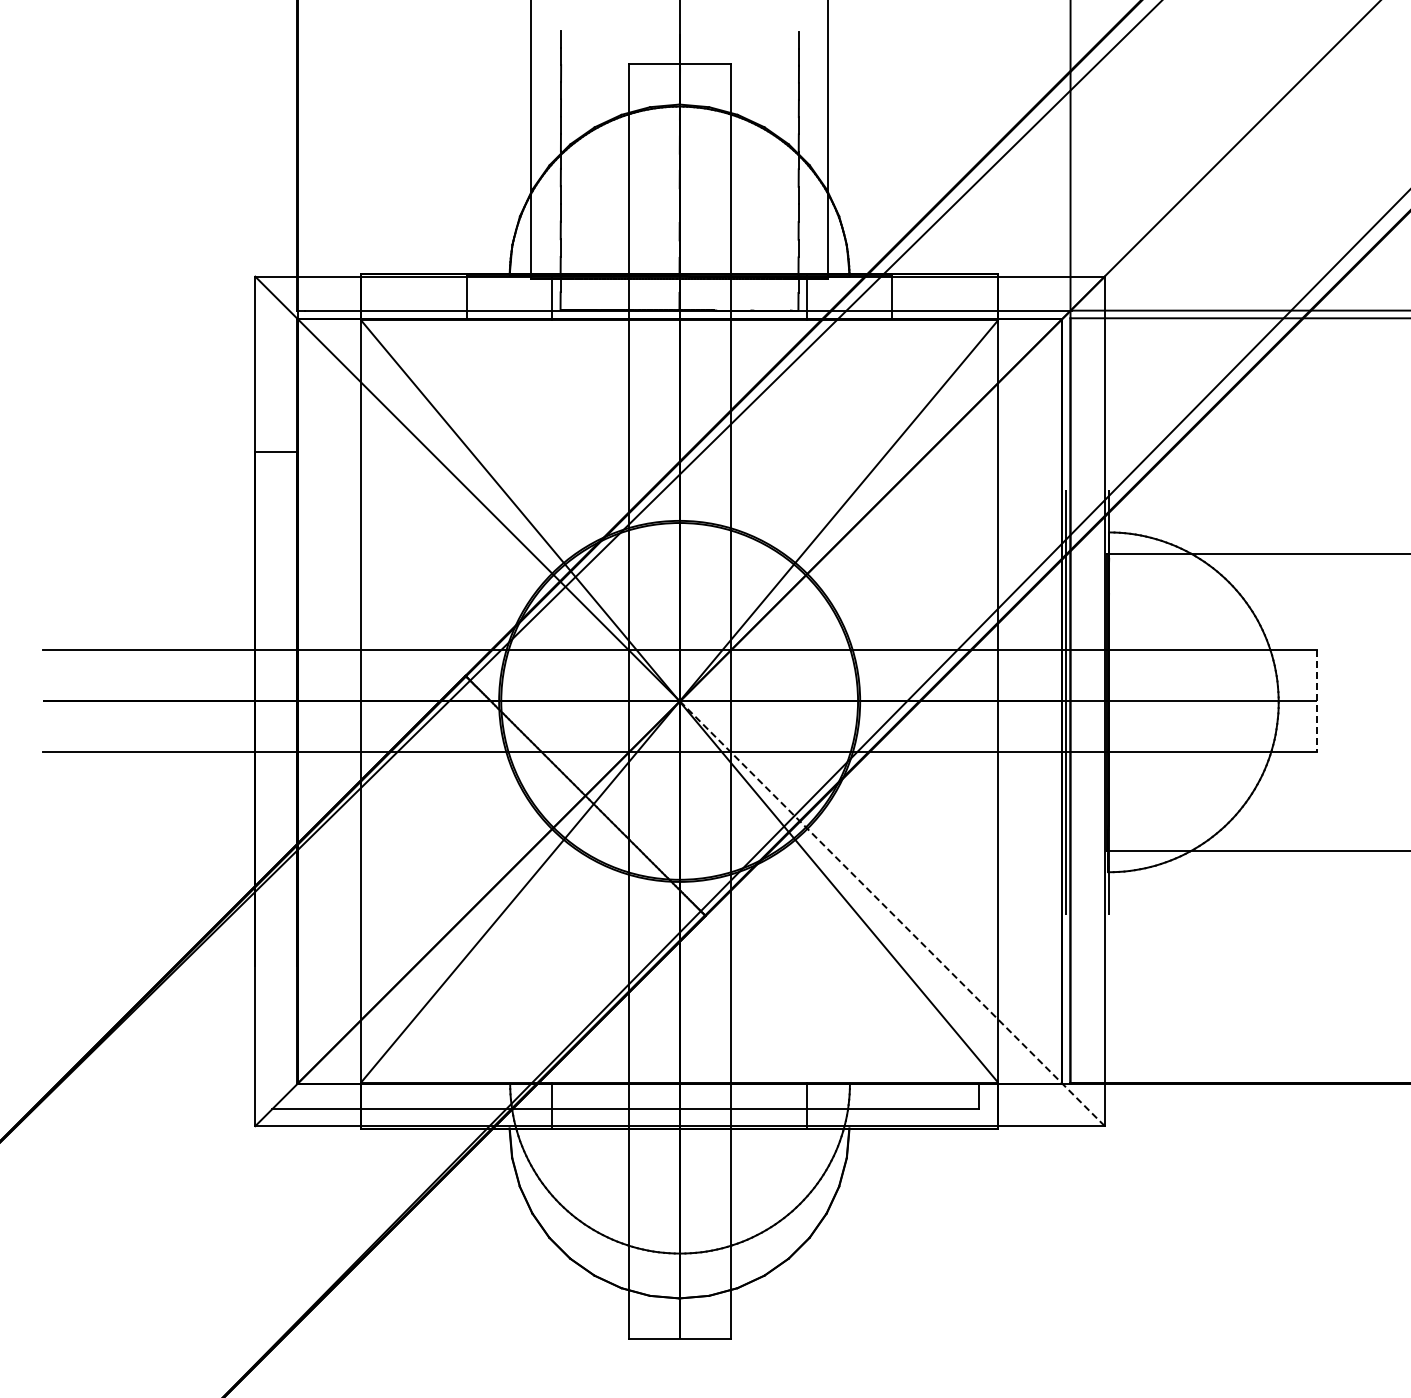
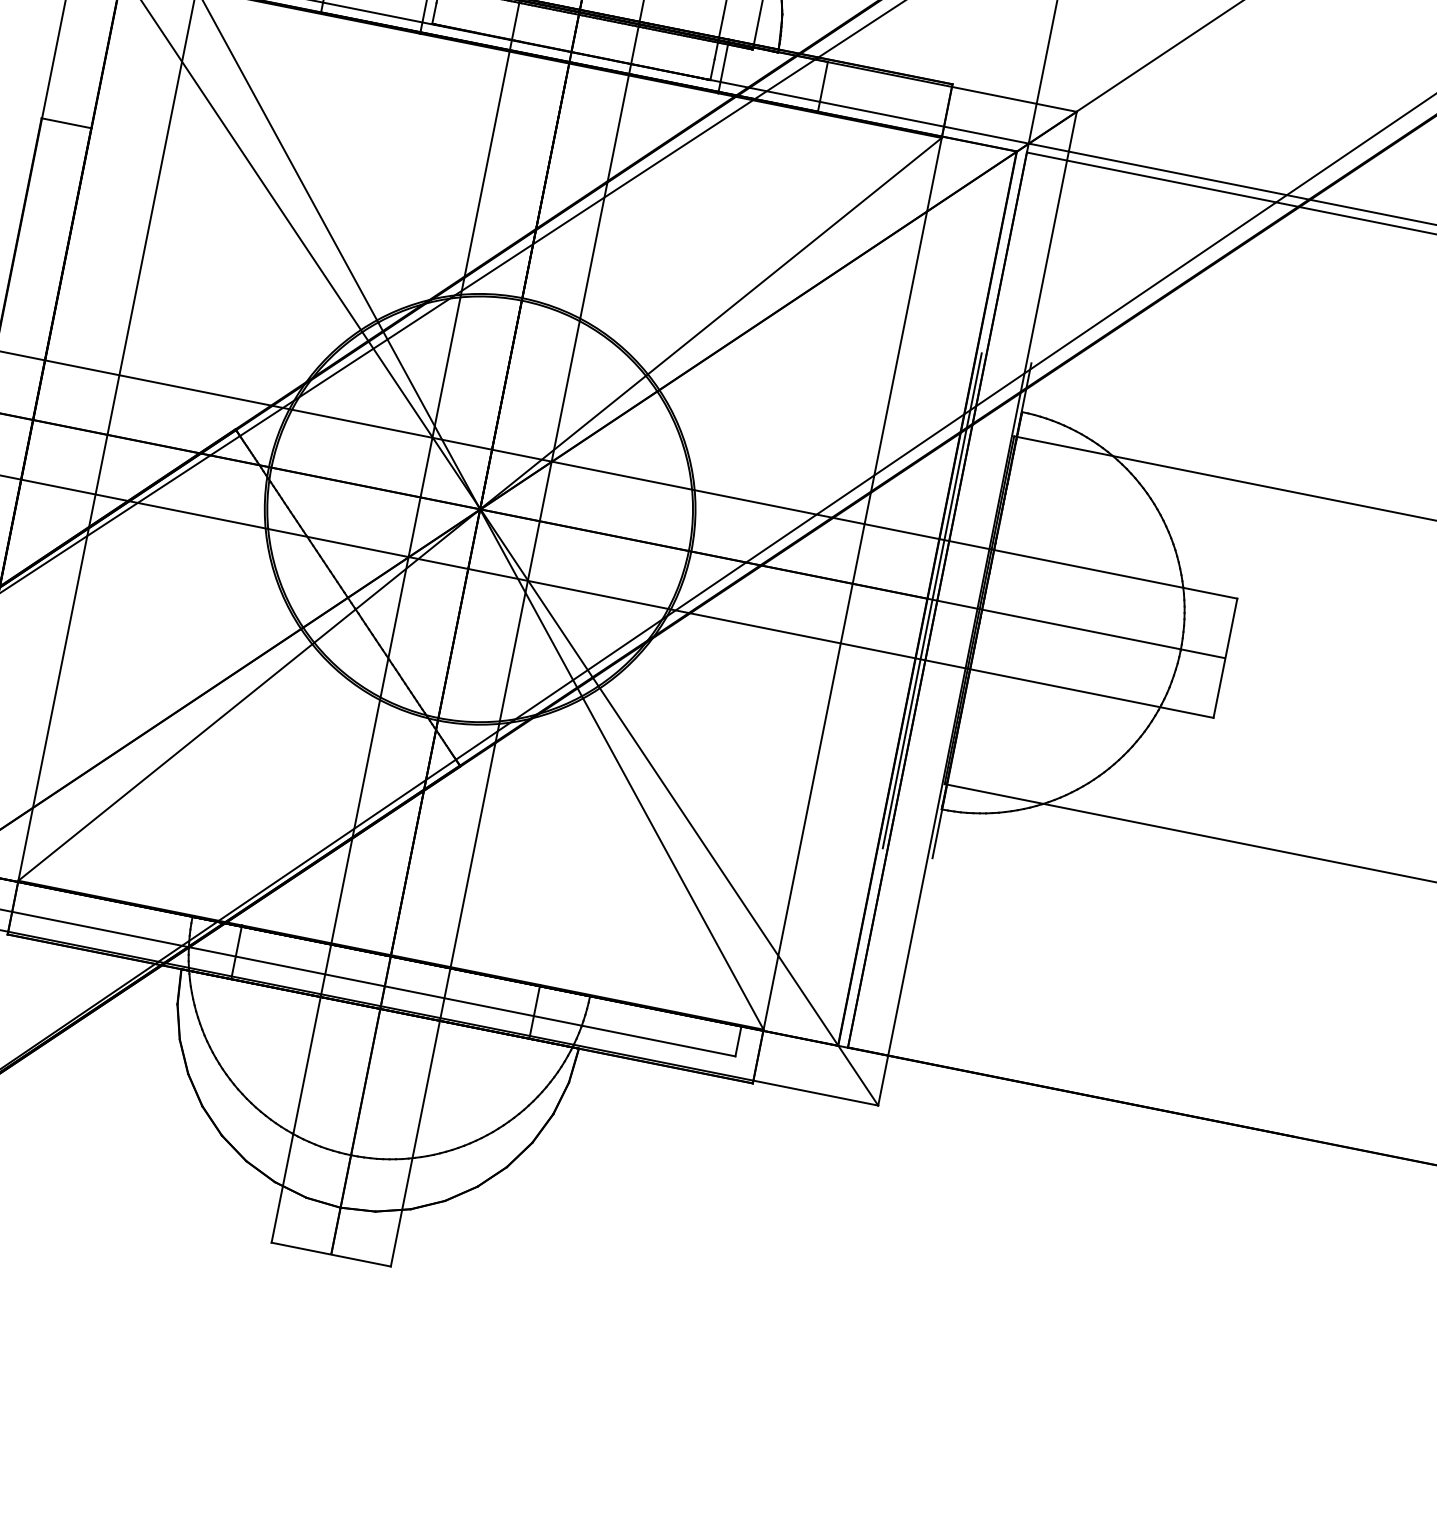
line: (1316, 701) -> (1225, 658), dashed -> solid
line: (892, 913) -> (679, 807), dashed -> solid

